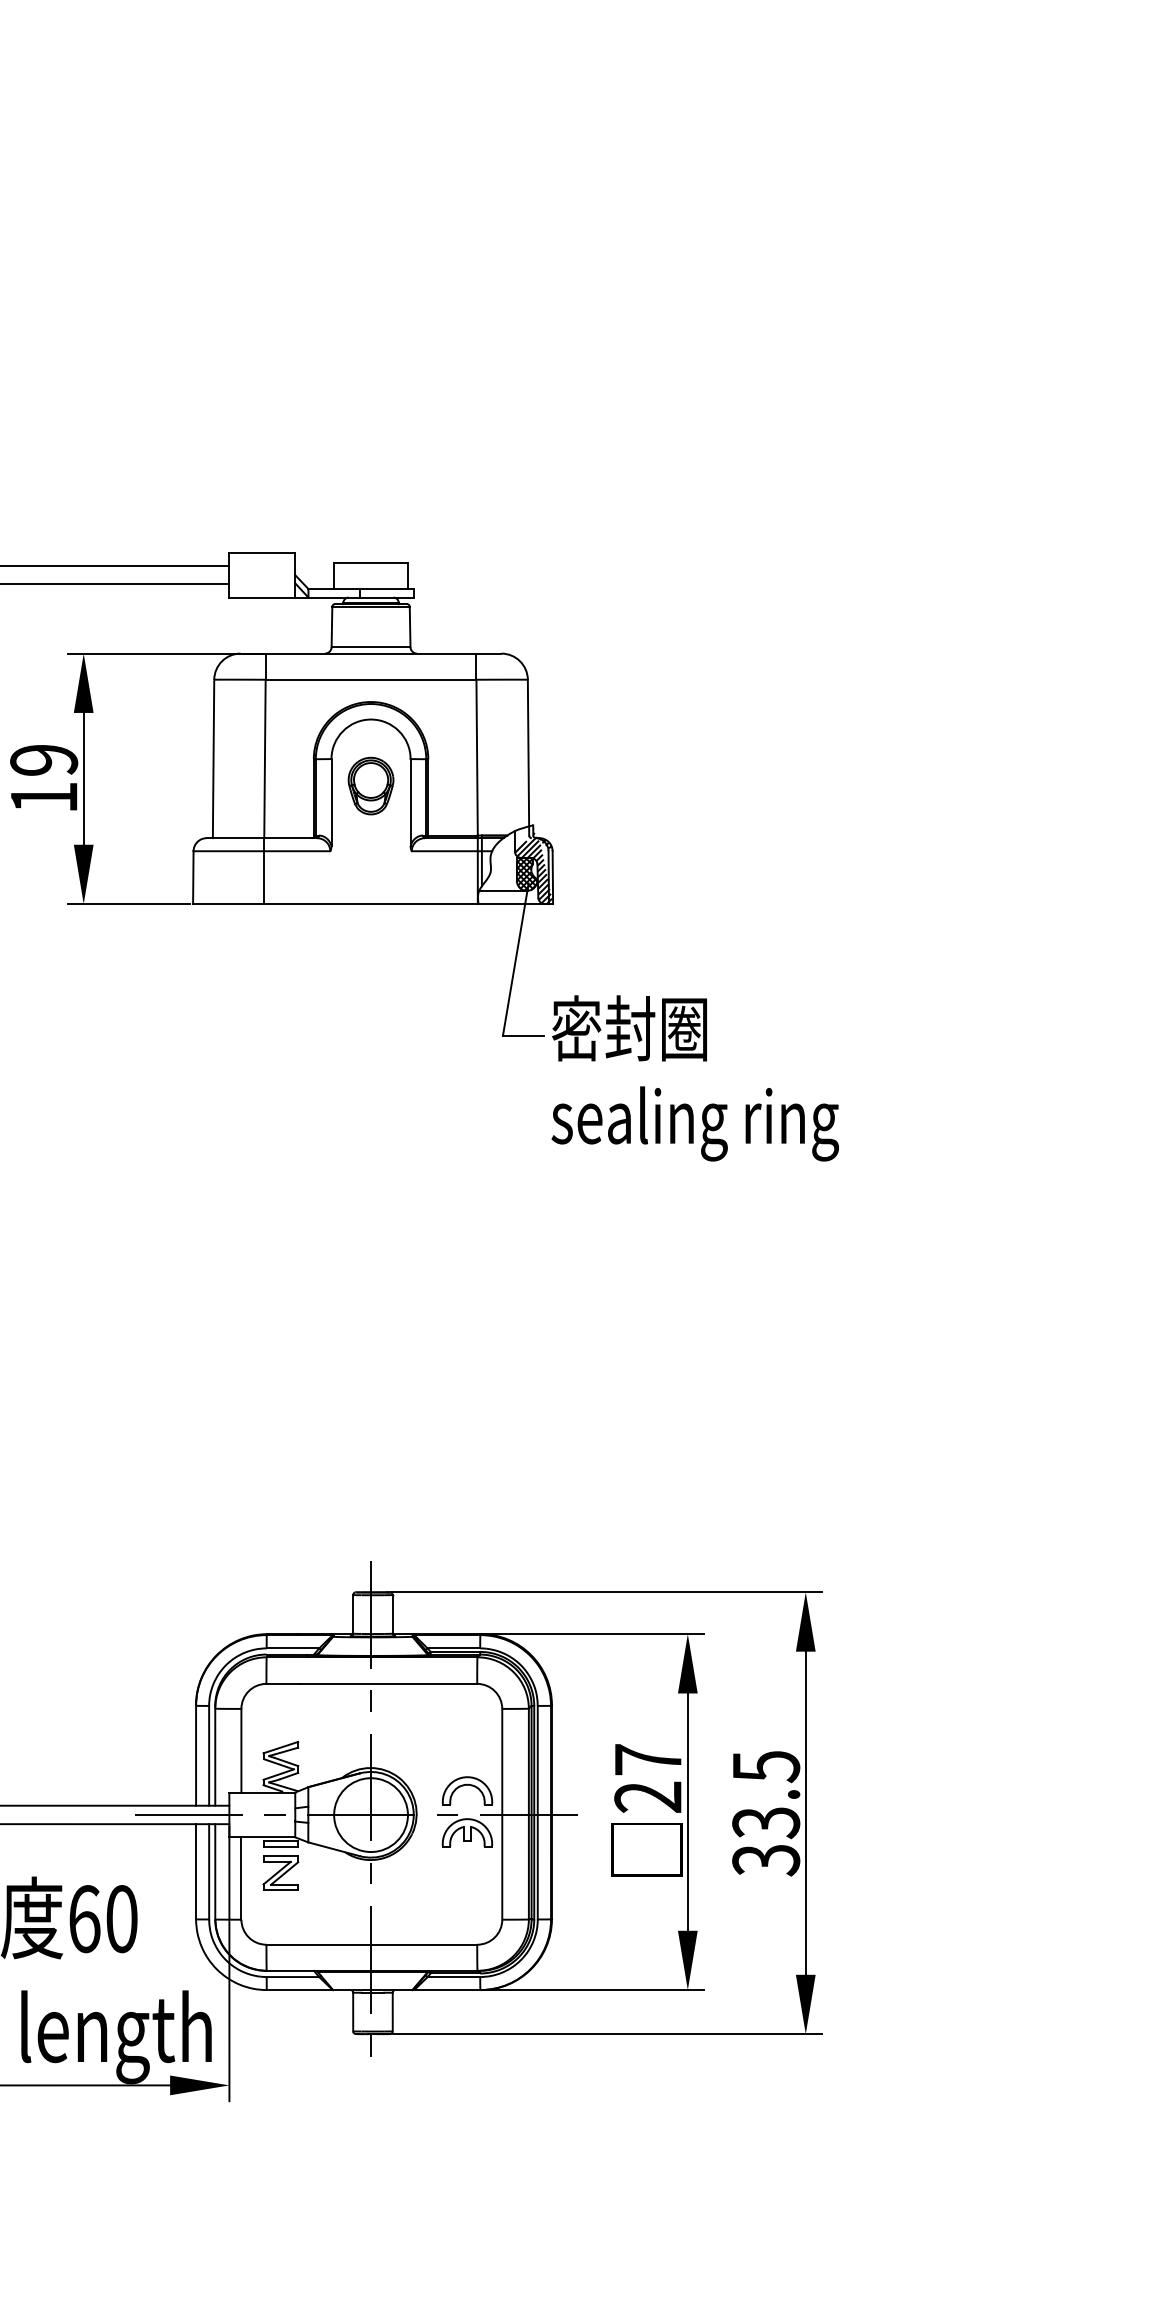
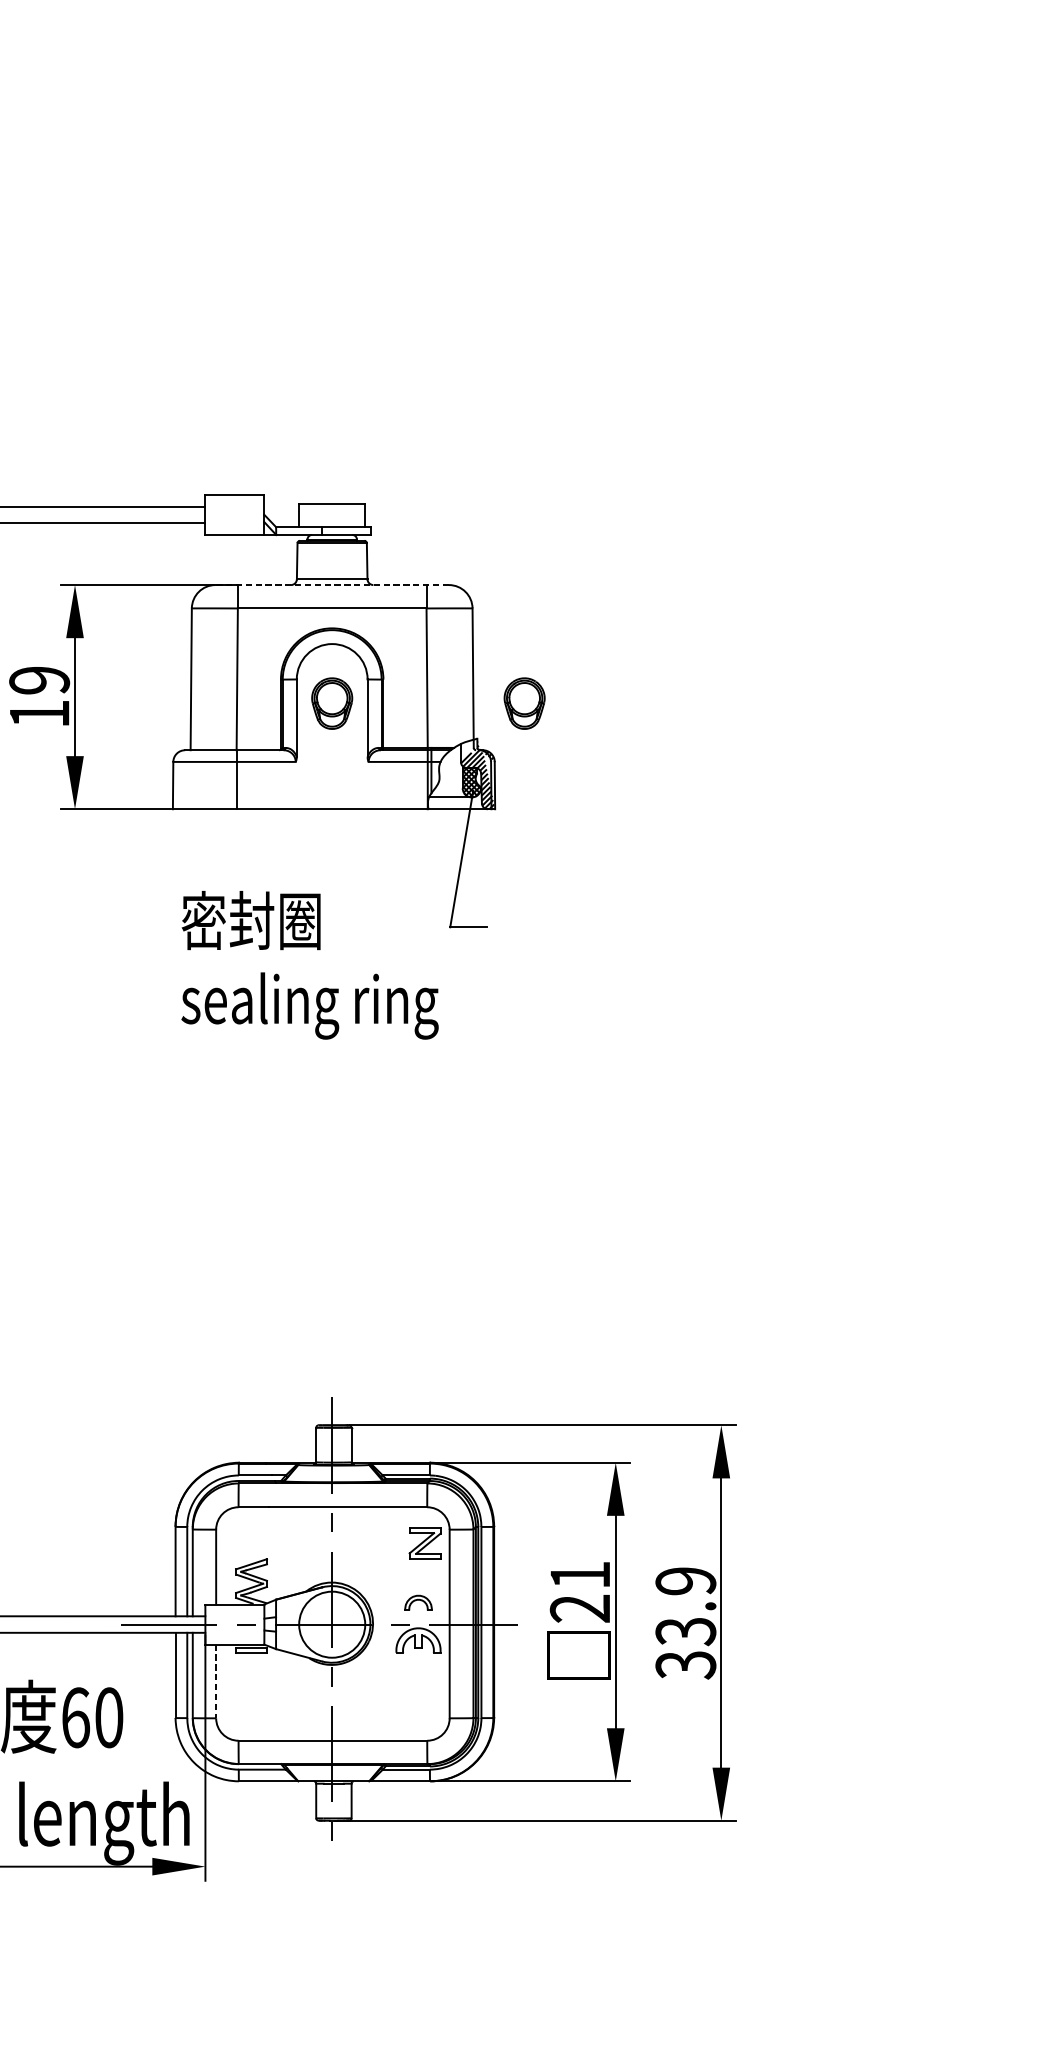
line: (370, 653) -> (331, 584), solid -> dashed
part: (585, 785) -> (524, 703), added
text: (694, 1078) -> (309, 965), moved
text: (648, 1759) -> (580, 1574), 27 -> 21
text: (766, 1767) -> (686, 1582), 33.5 -> 33.9
part: (467, 1790) -> (418, 1602), size x0.6
part: (280, 1872) -> (424, 1542), moved
line: (241, 1879) -> (216, 1682), solid -> dashed

